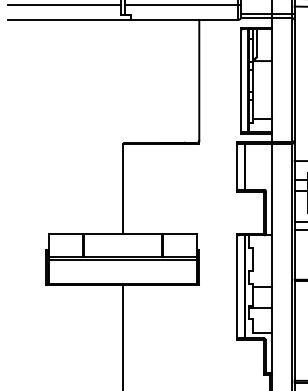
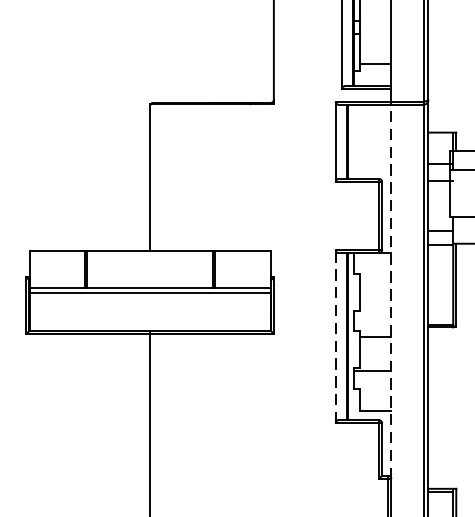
line: (271, 258) -> (390, 290), solid -> dashed
line: (237, 286) -> (335, 335), solid -> dashed

